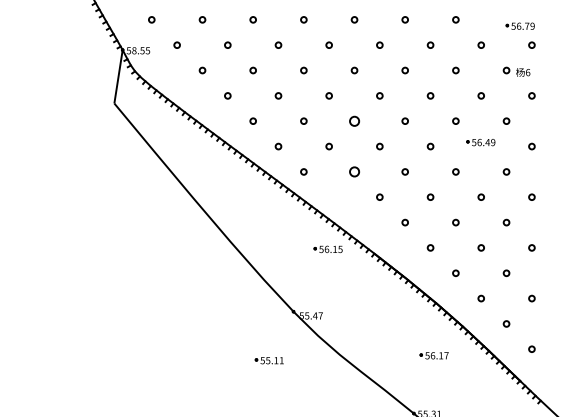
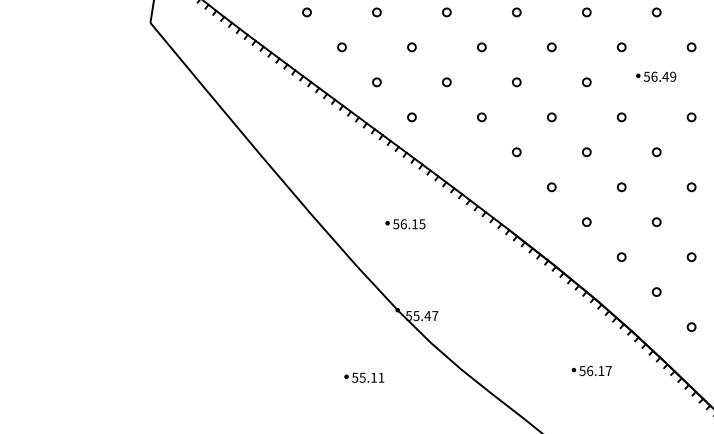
circle: (354, 120) -> (481, 46), size x0.62
circle: (354, 171) -> (481, 116), size x0.62
part: (327, 248) -> (404, 222), moved

